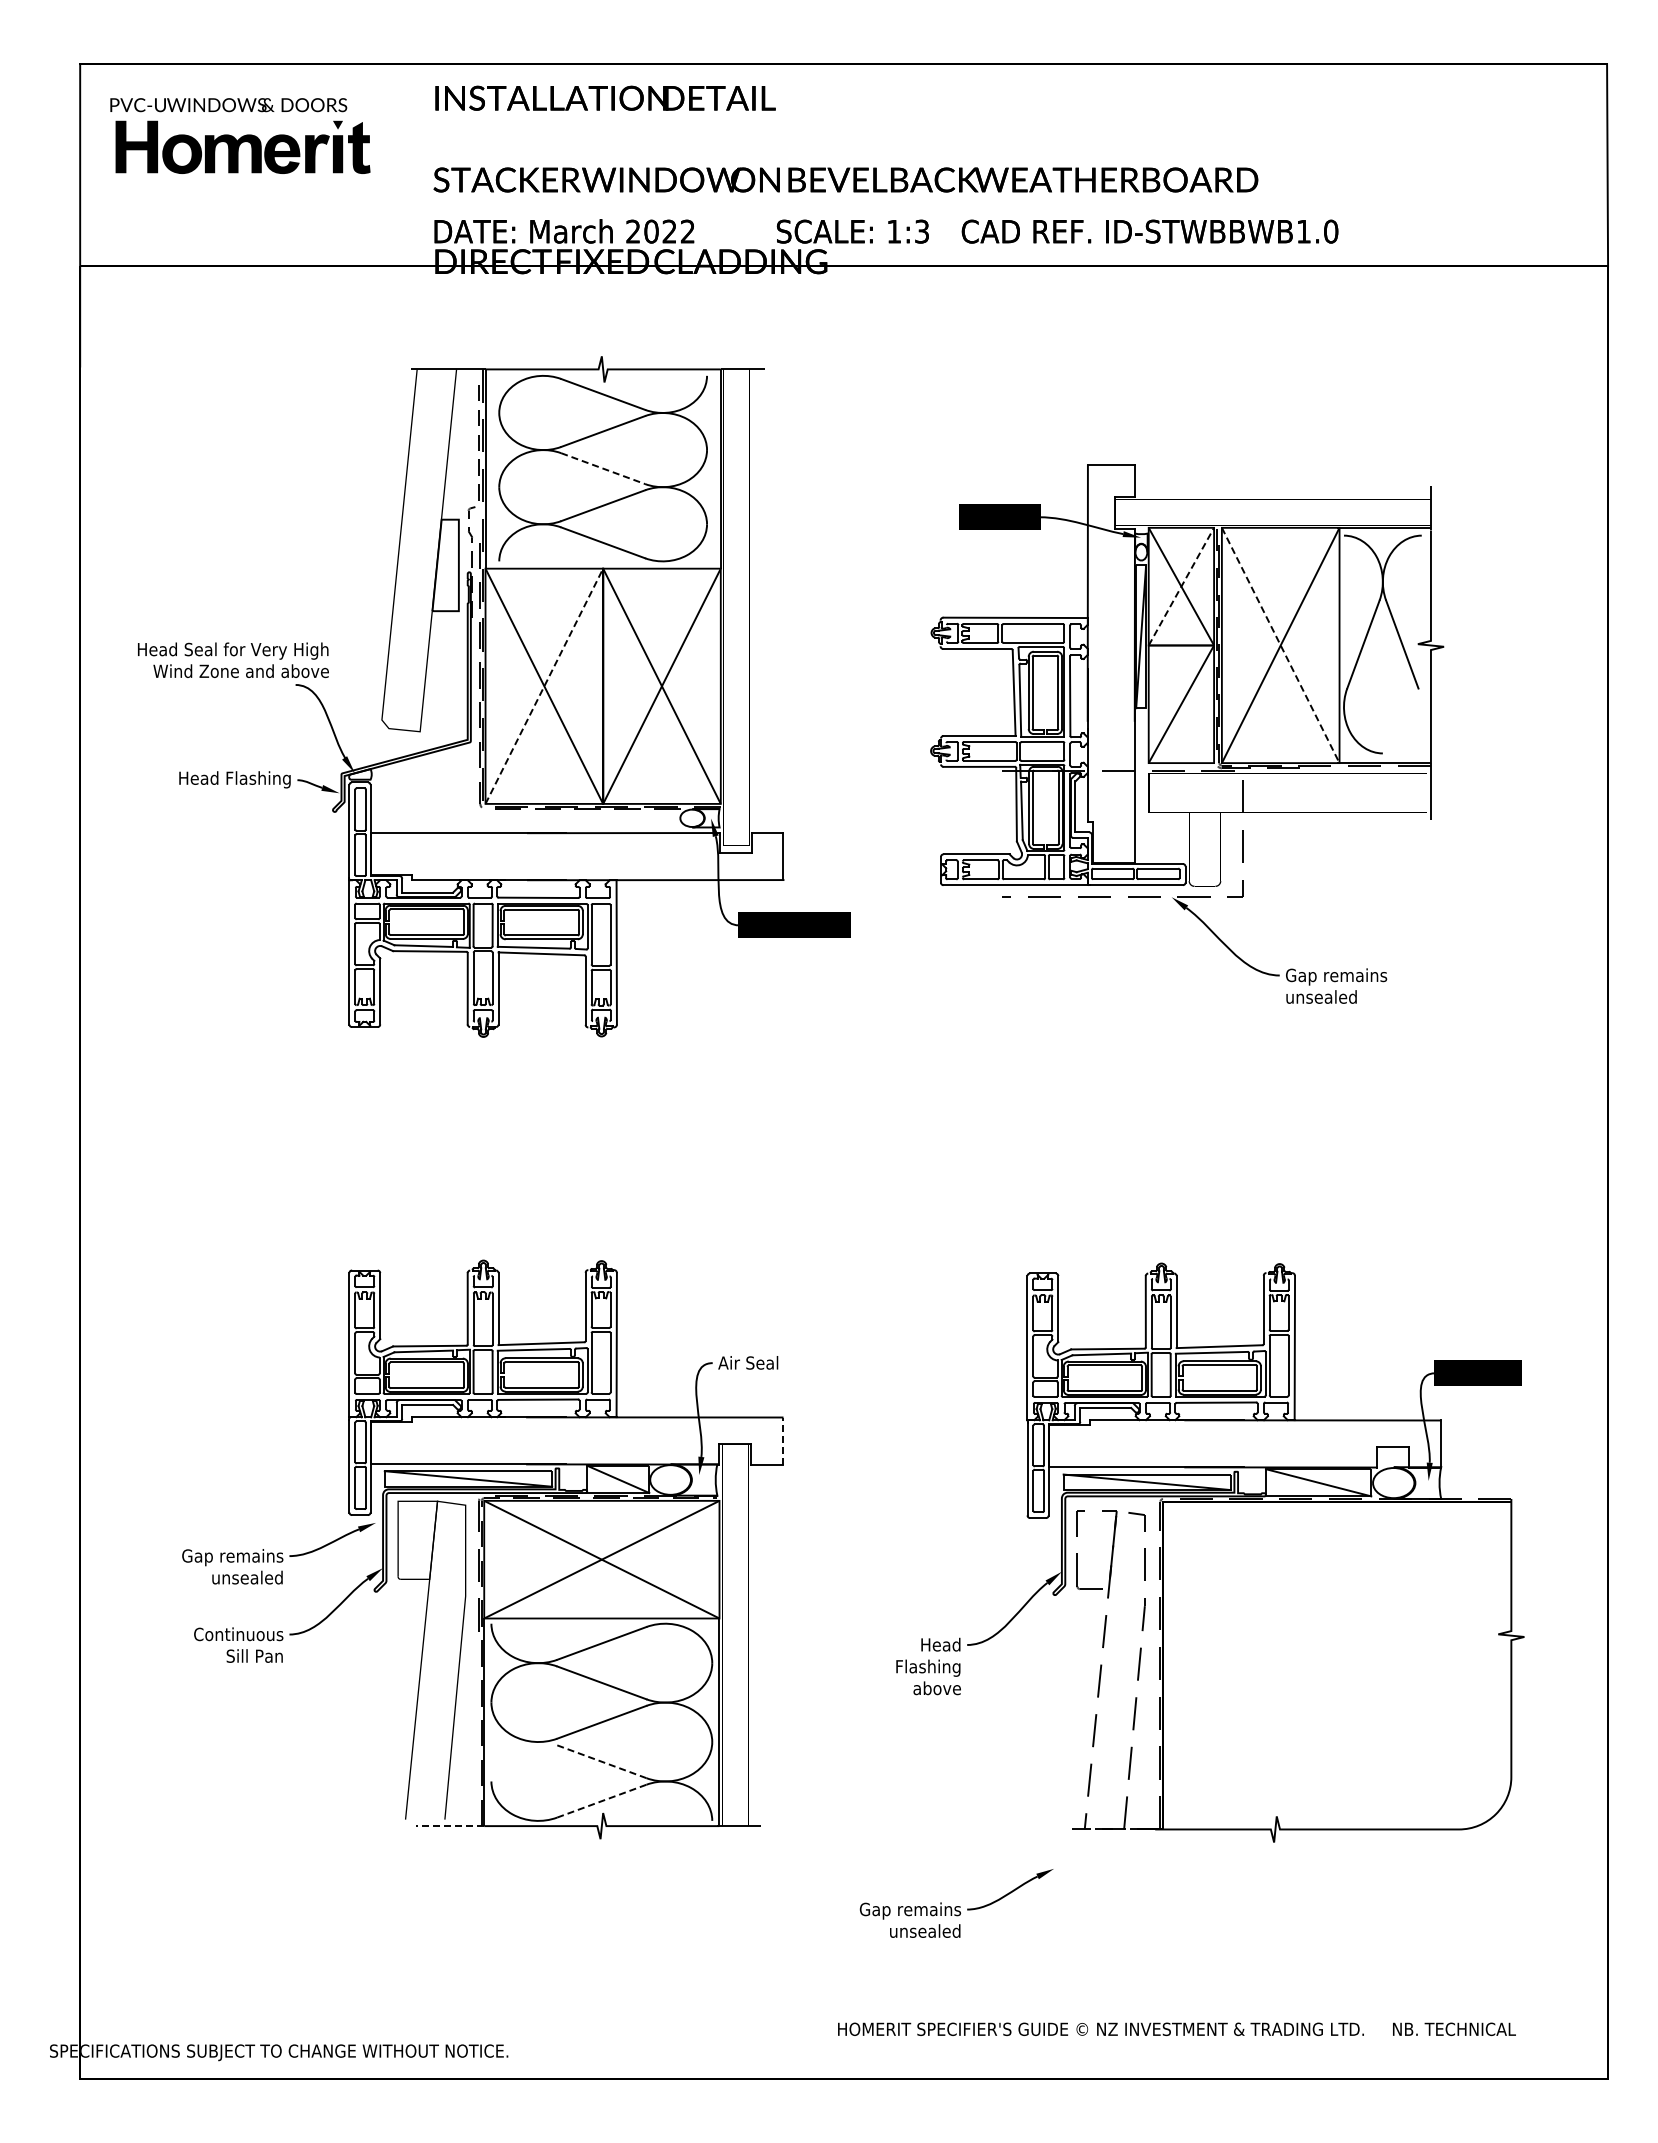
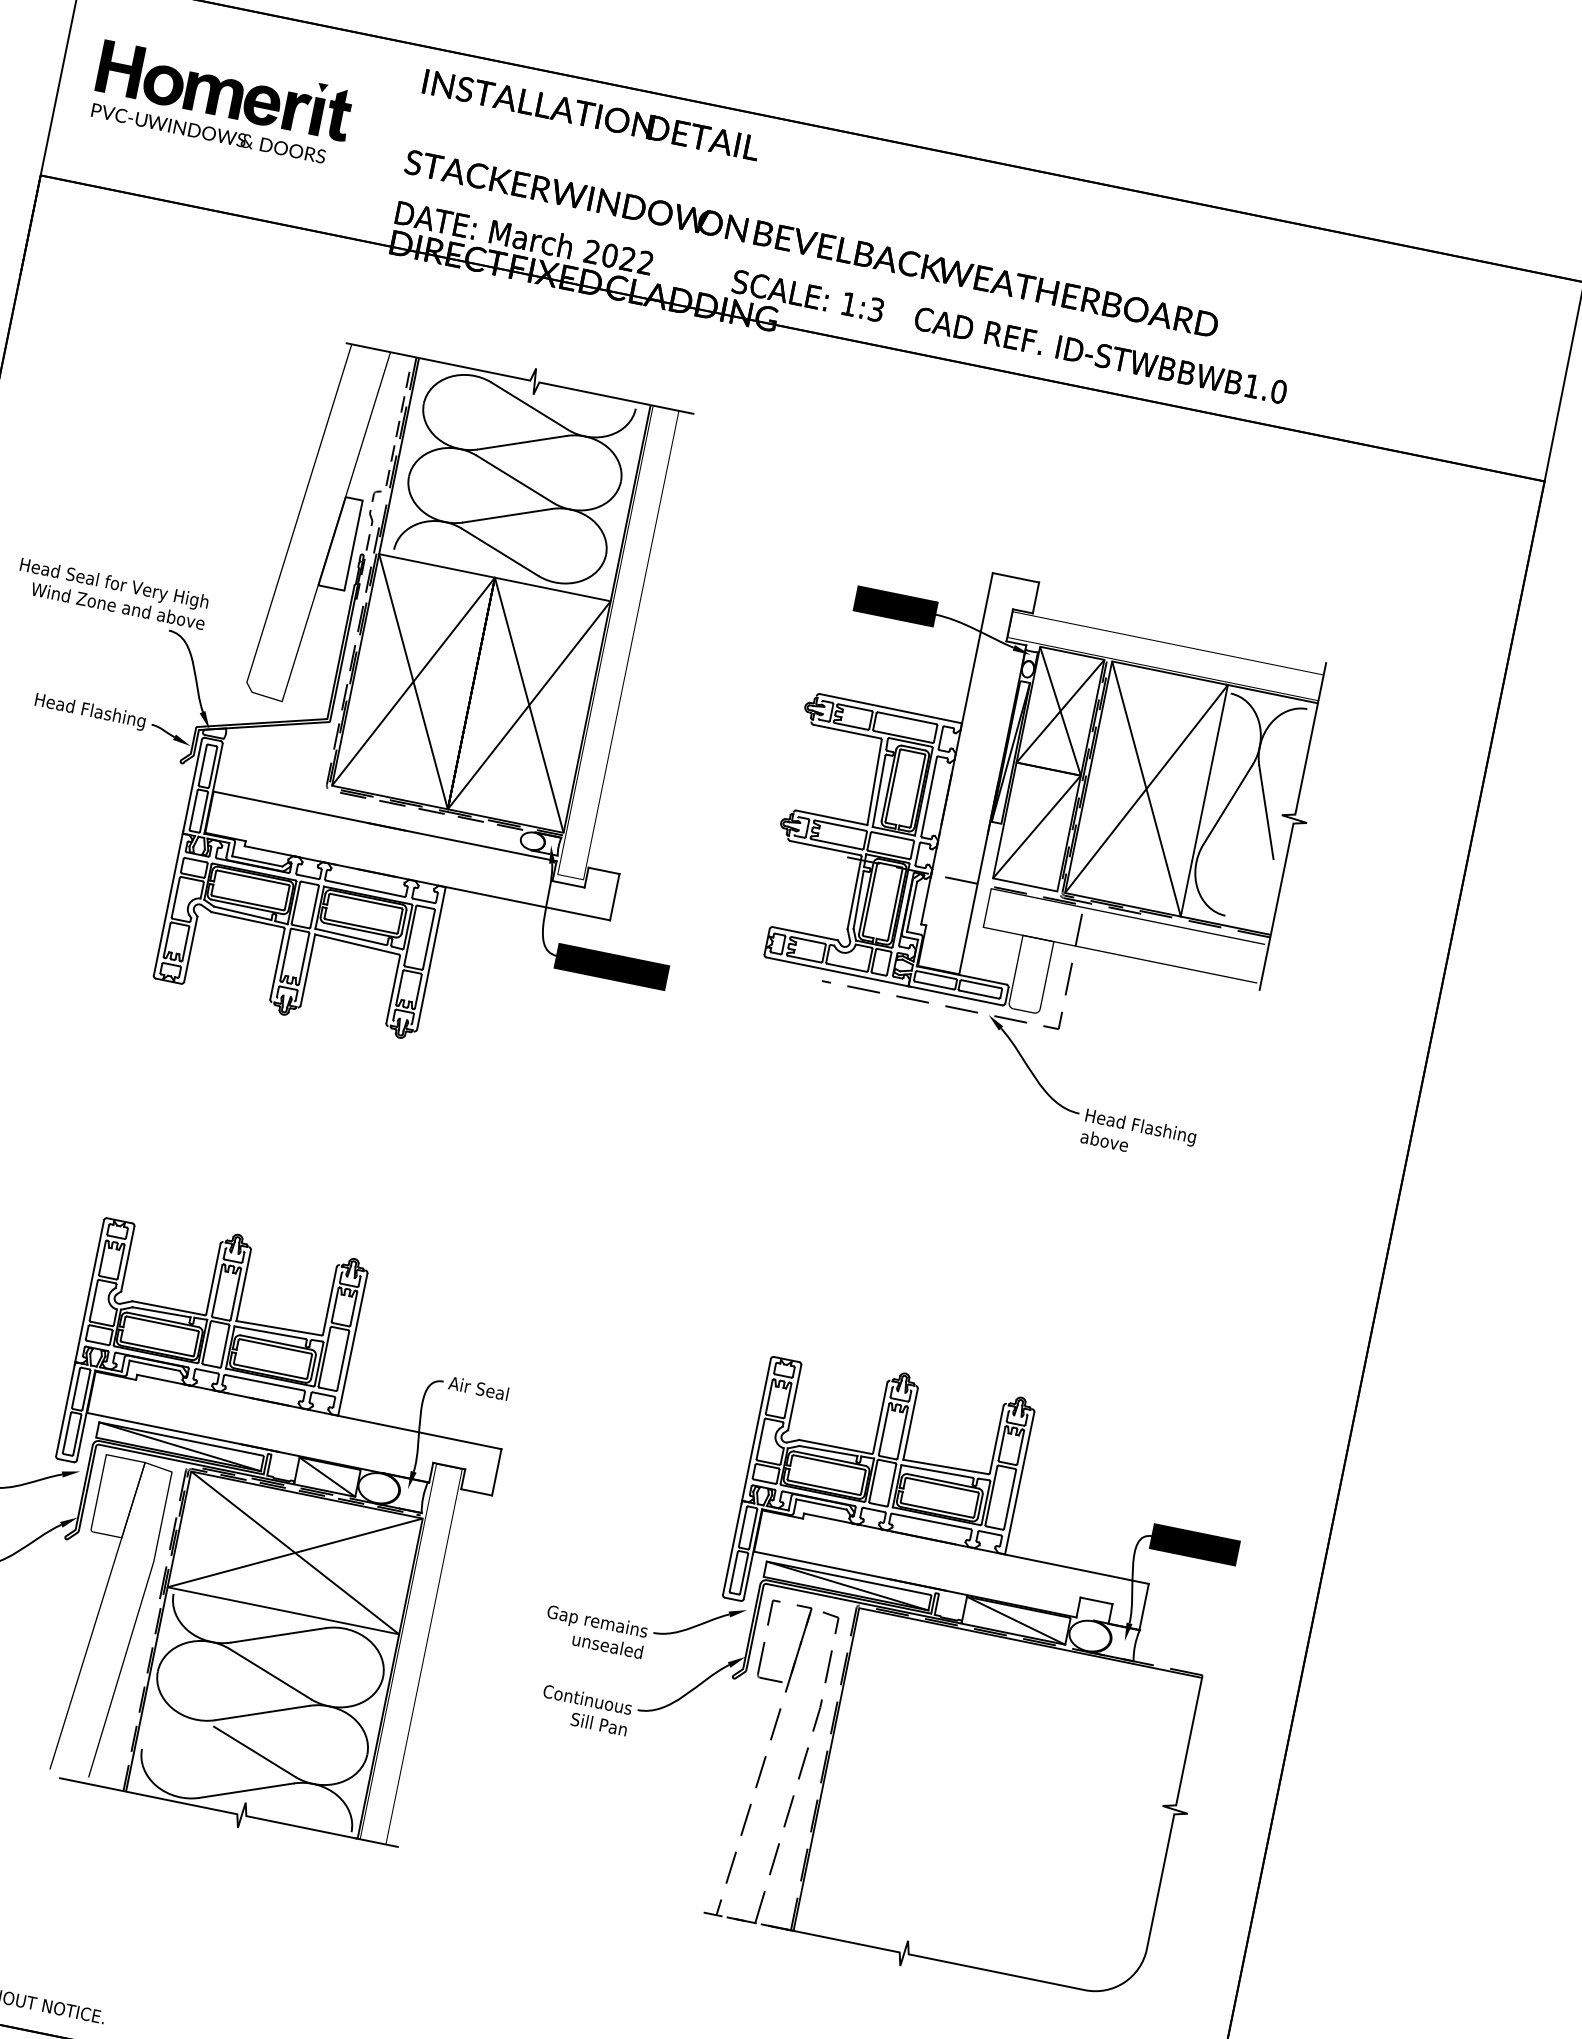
text: (228, 105) -> (208, 133), moved
line: (603, 468) -> (515, 479), dashed -> solid
line: (1181, 586) -> (1060, 711), dashed -> solid
line: (1280, 645) -> (1146, 788), dashed -> solid
line: (544, 686) -> (413, 681), dashed -> solid
text: (1341, 985) -> (1138, 1135), Gap remains unsealed -> Head Flashing above
line: (782, 1441) -> (496, 1472), dashed -> solid
text: (916, 1666) -> (583, 1721), Head Flashing above -> Continuous Sill Pan
line: (601, 1761) -> (254, 1751), dashed -> solid
line: (601, 1801) -> (246, 1790), dashed -> solid
line: (450, 1826) -> (92, 1785), dashed -> solid
part: (956, 1903) -> (644, 1624), moved

